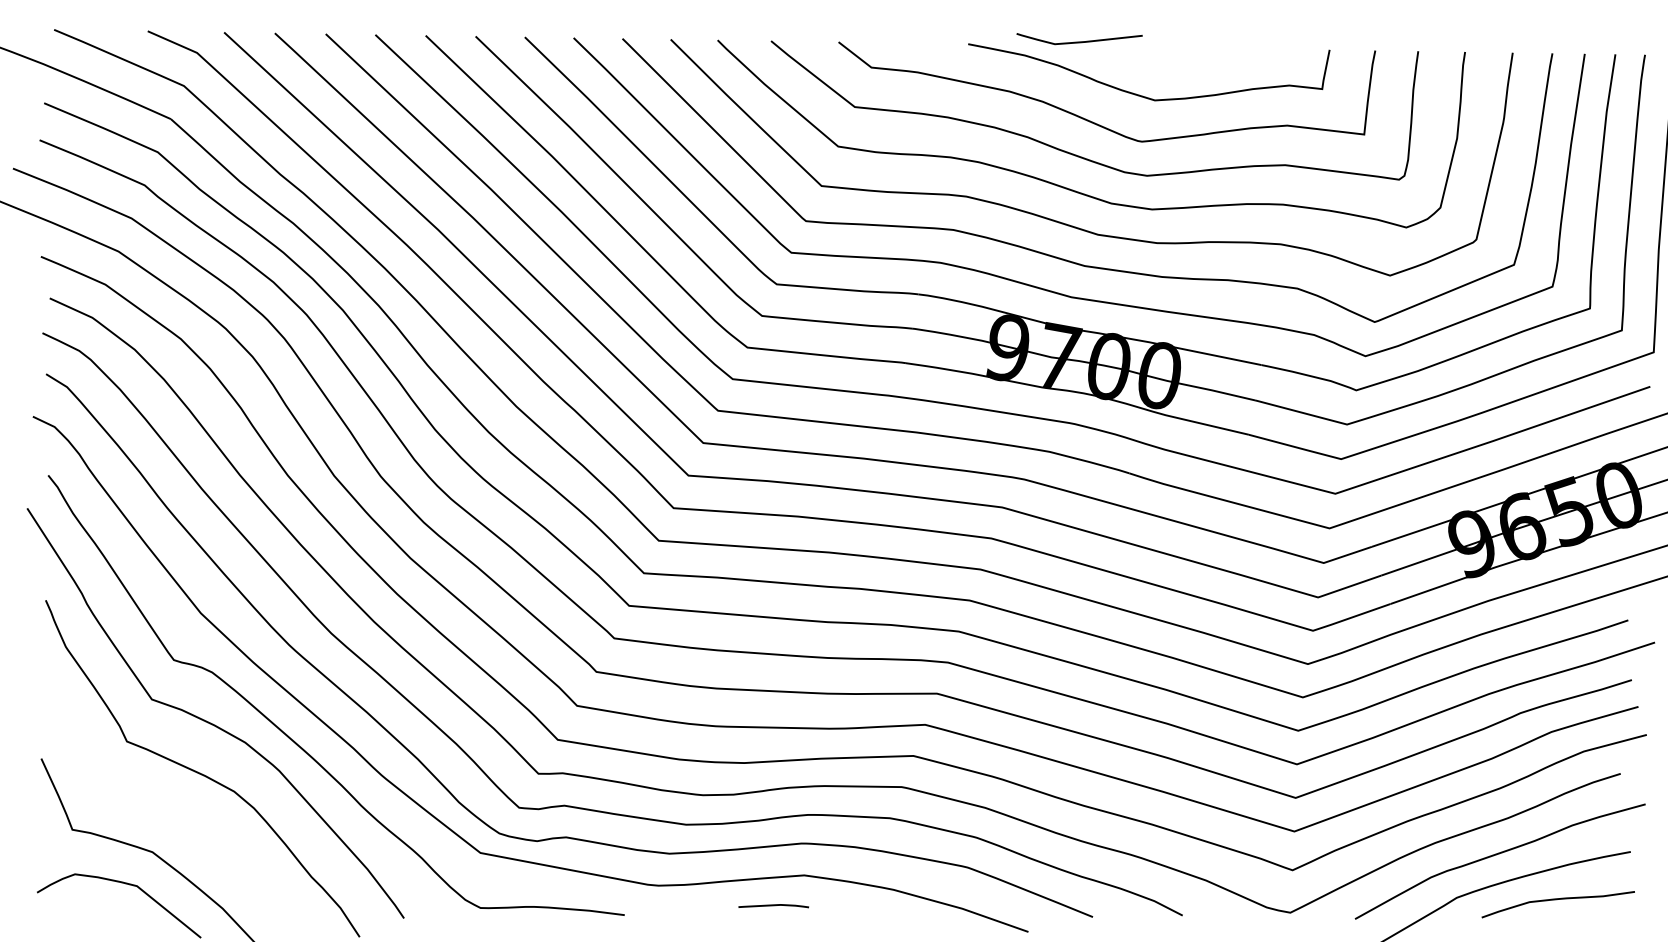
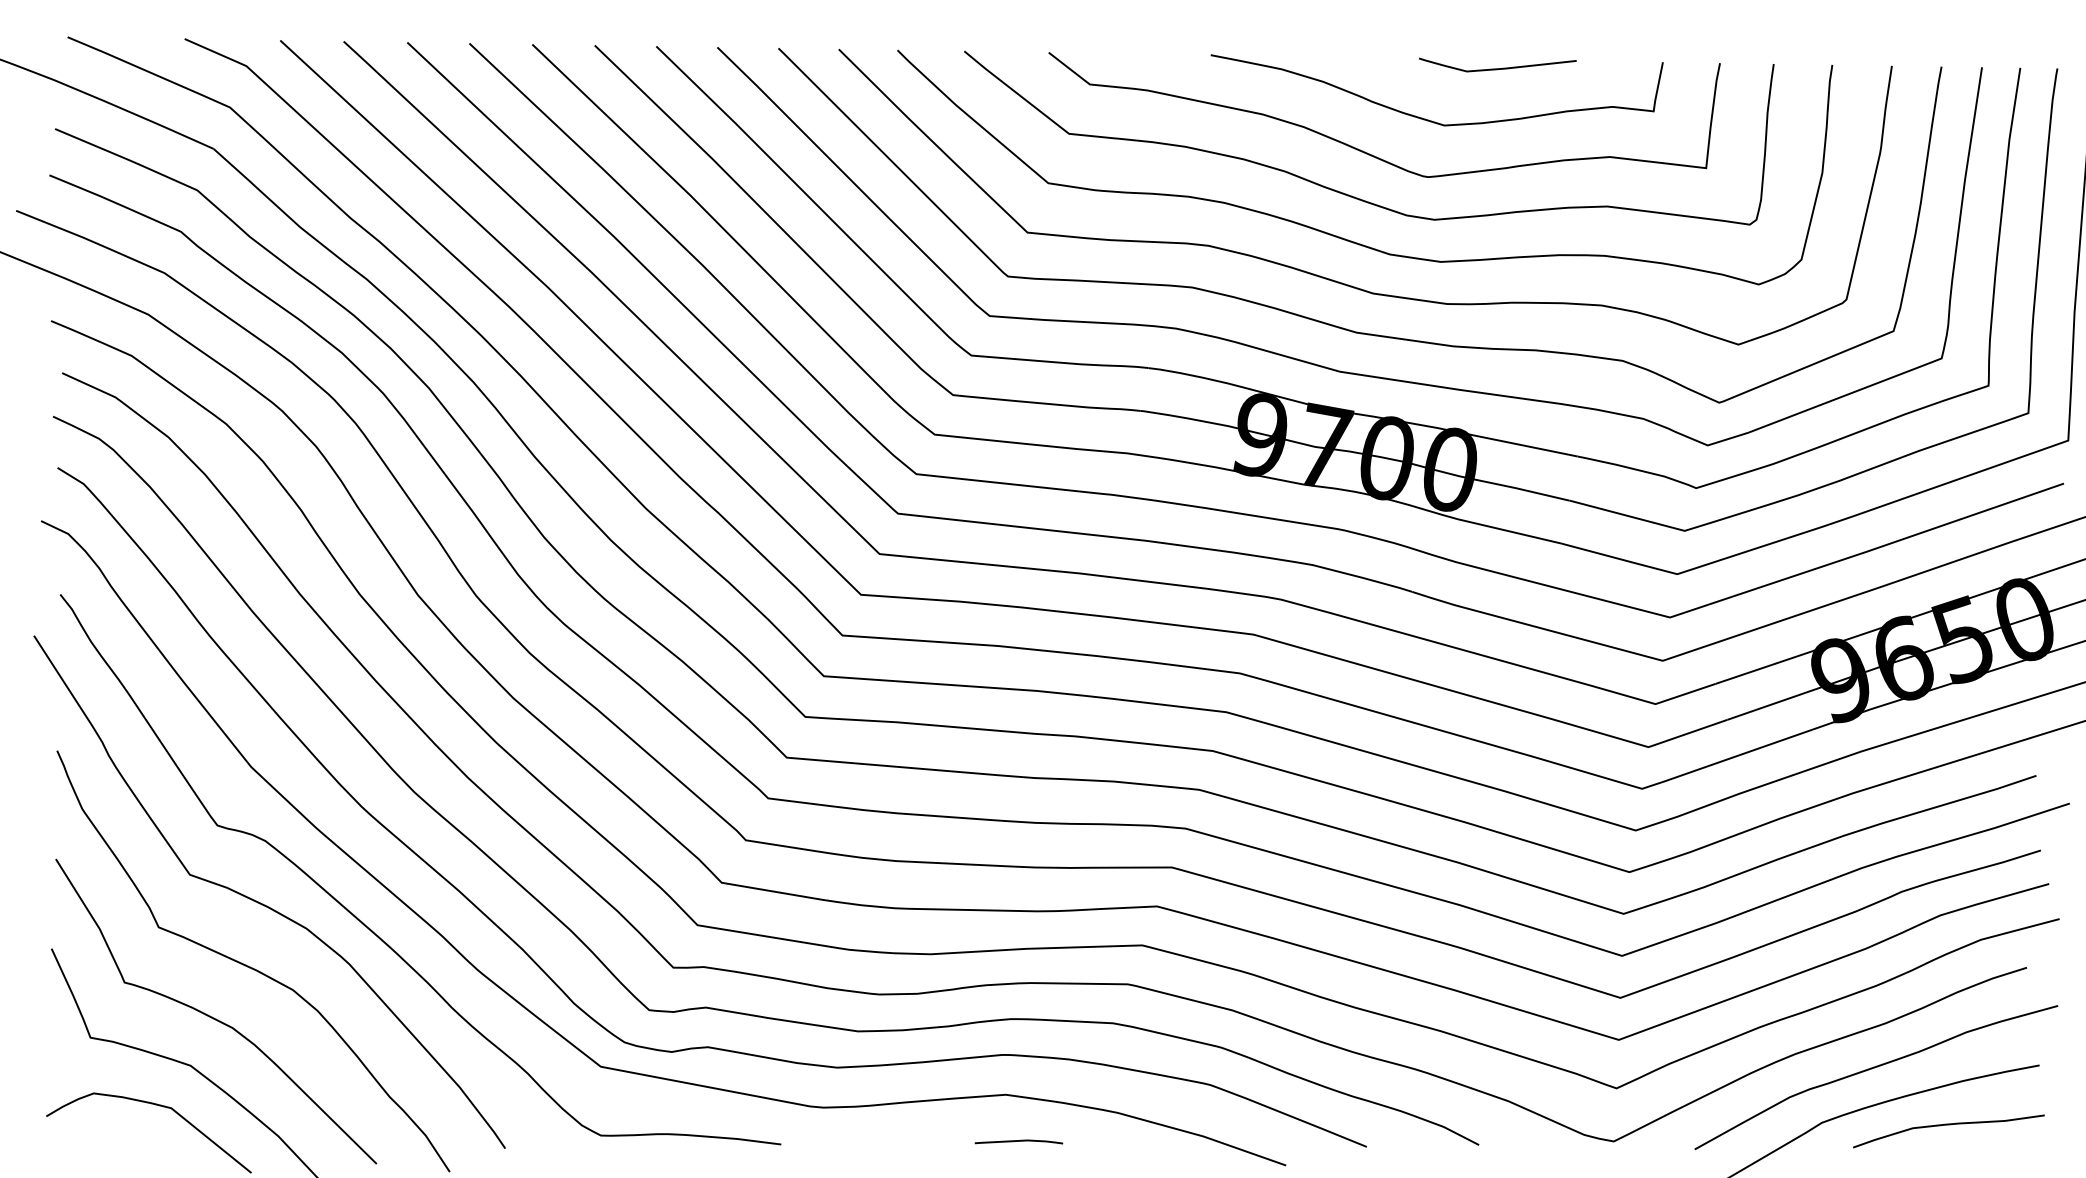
curve: (1079, 41) -> (1497, 68), moved
curve: (169, 812) -> (211, 1016), added
curve: (773, 906) -> (1018, 1142), moved

